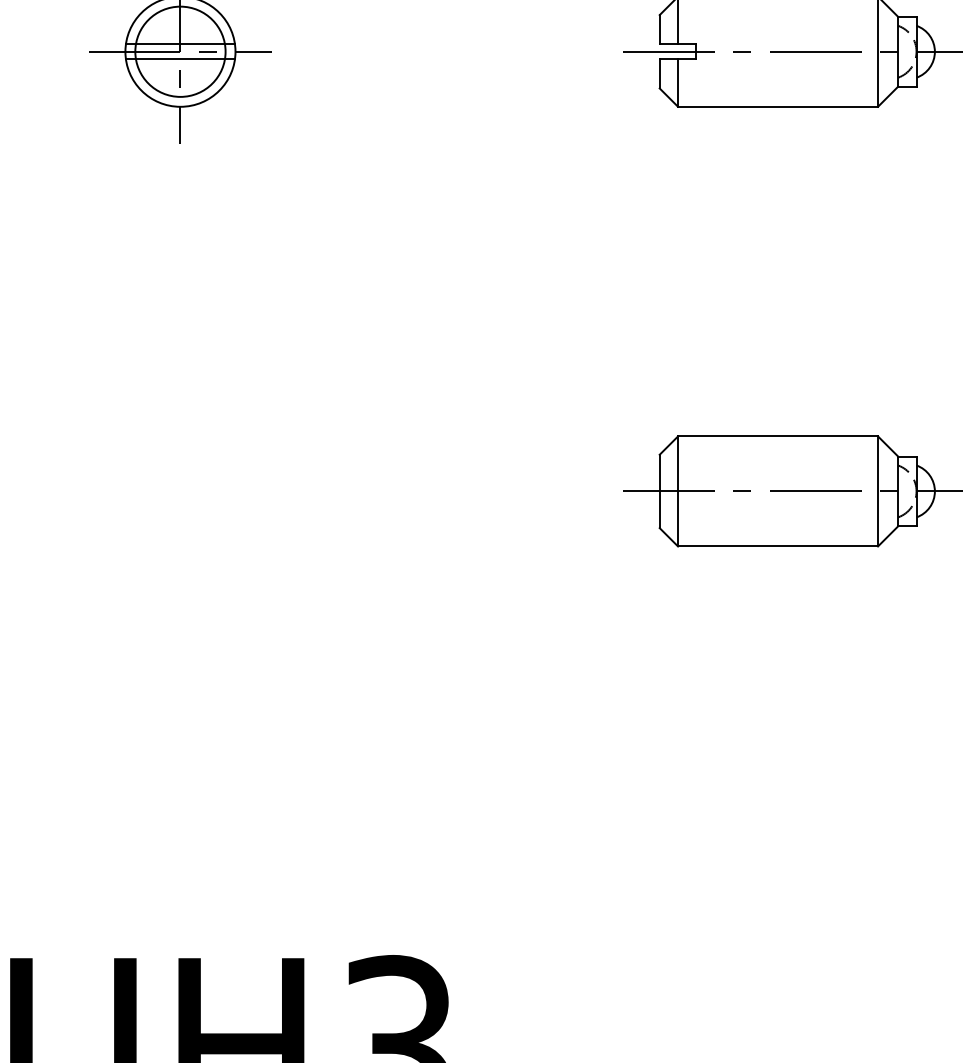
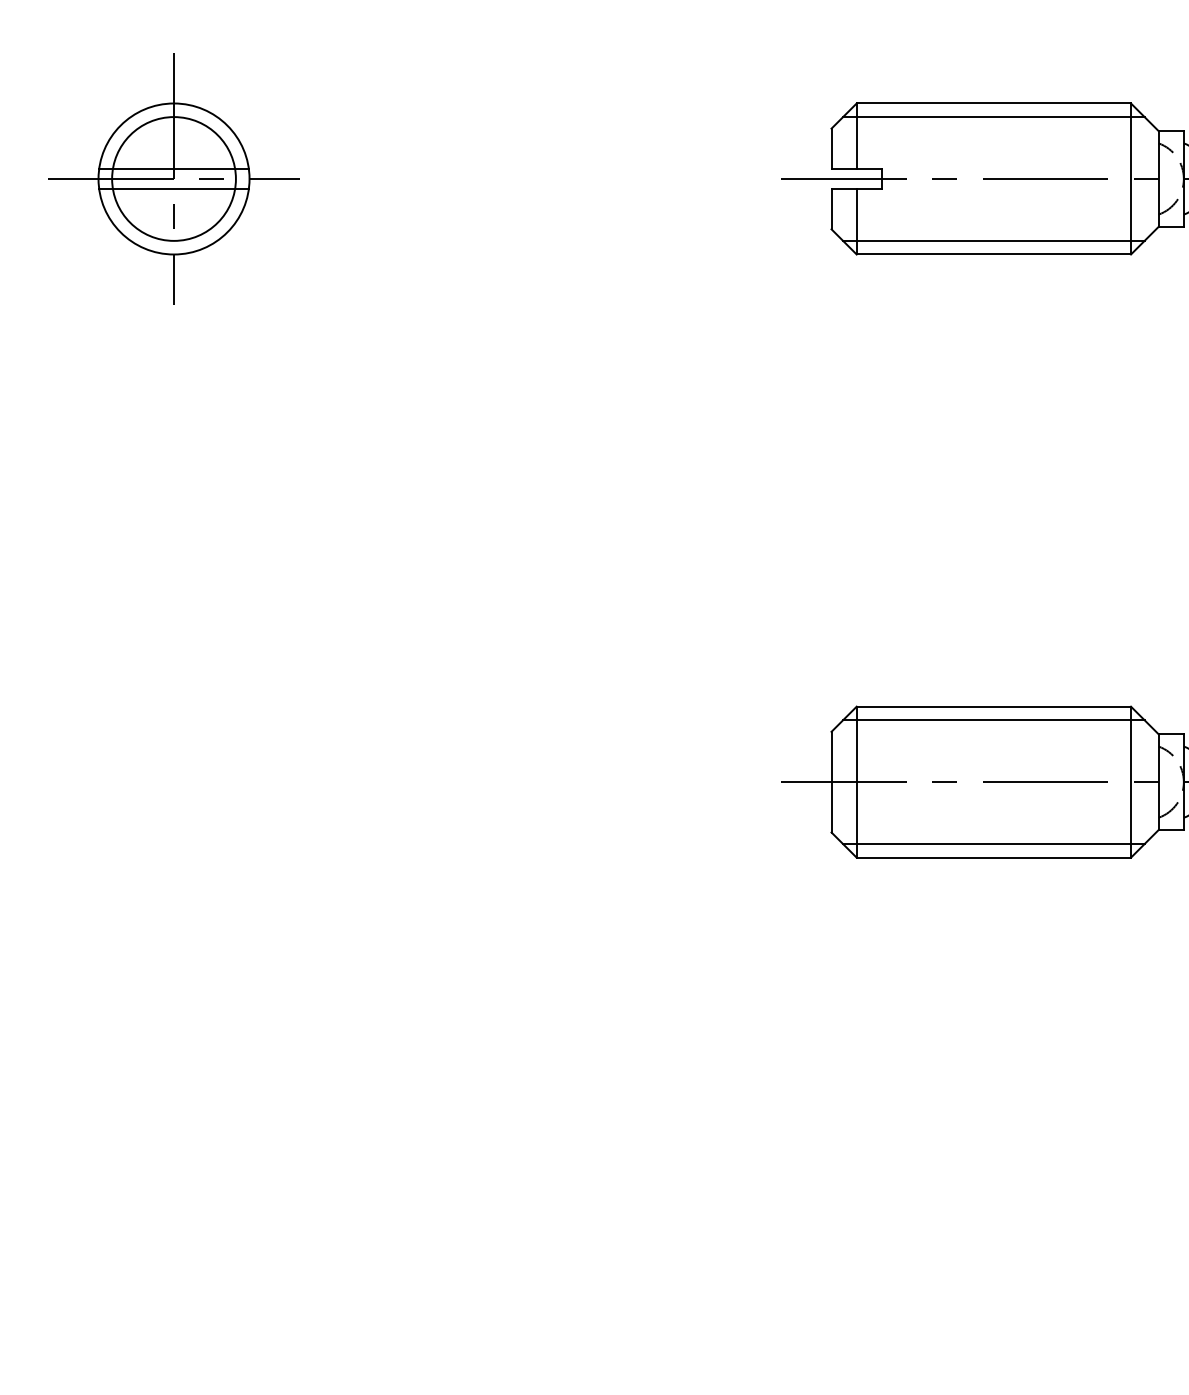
line: (777, 6) -> (993, 116), added
line: (777, 96) -> (993, 240), added
line: (777, 446) -> (993, 720), added
line: (777, 536) -> (993, 843), added

